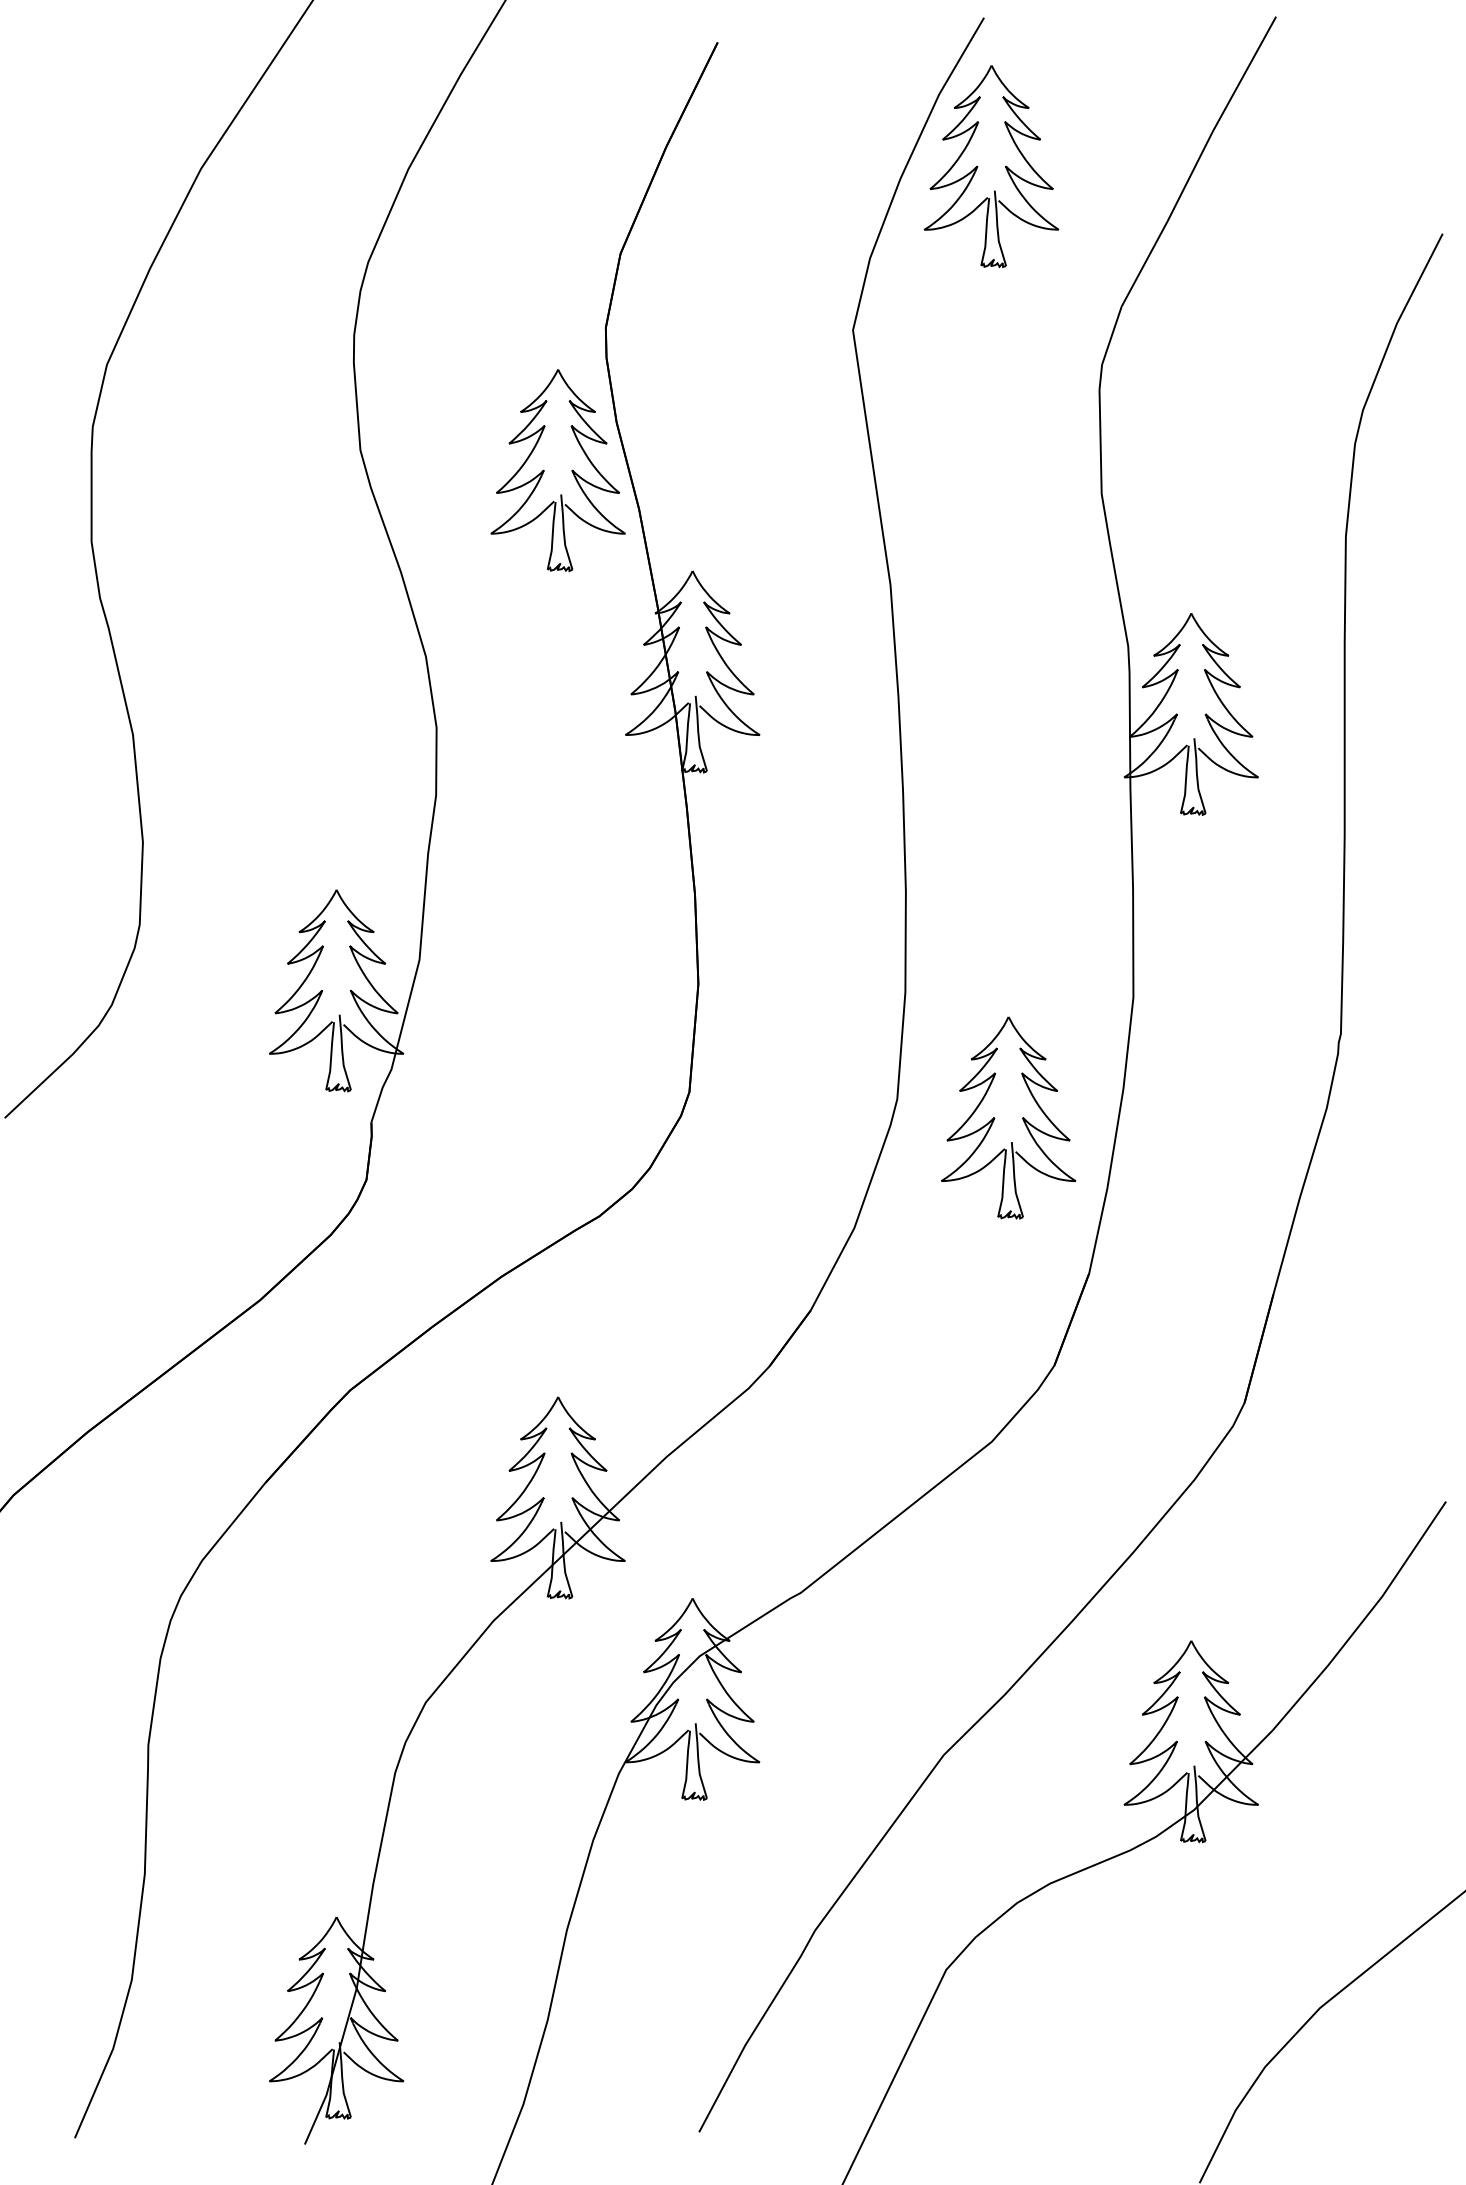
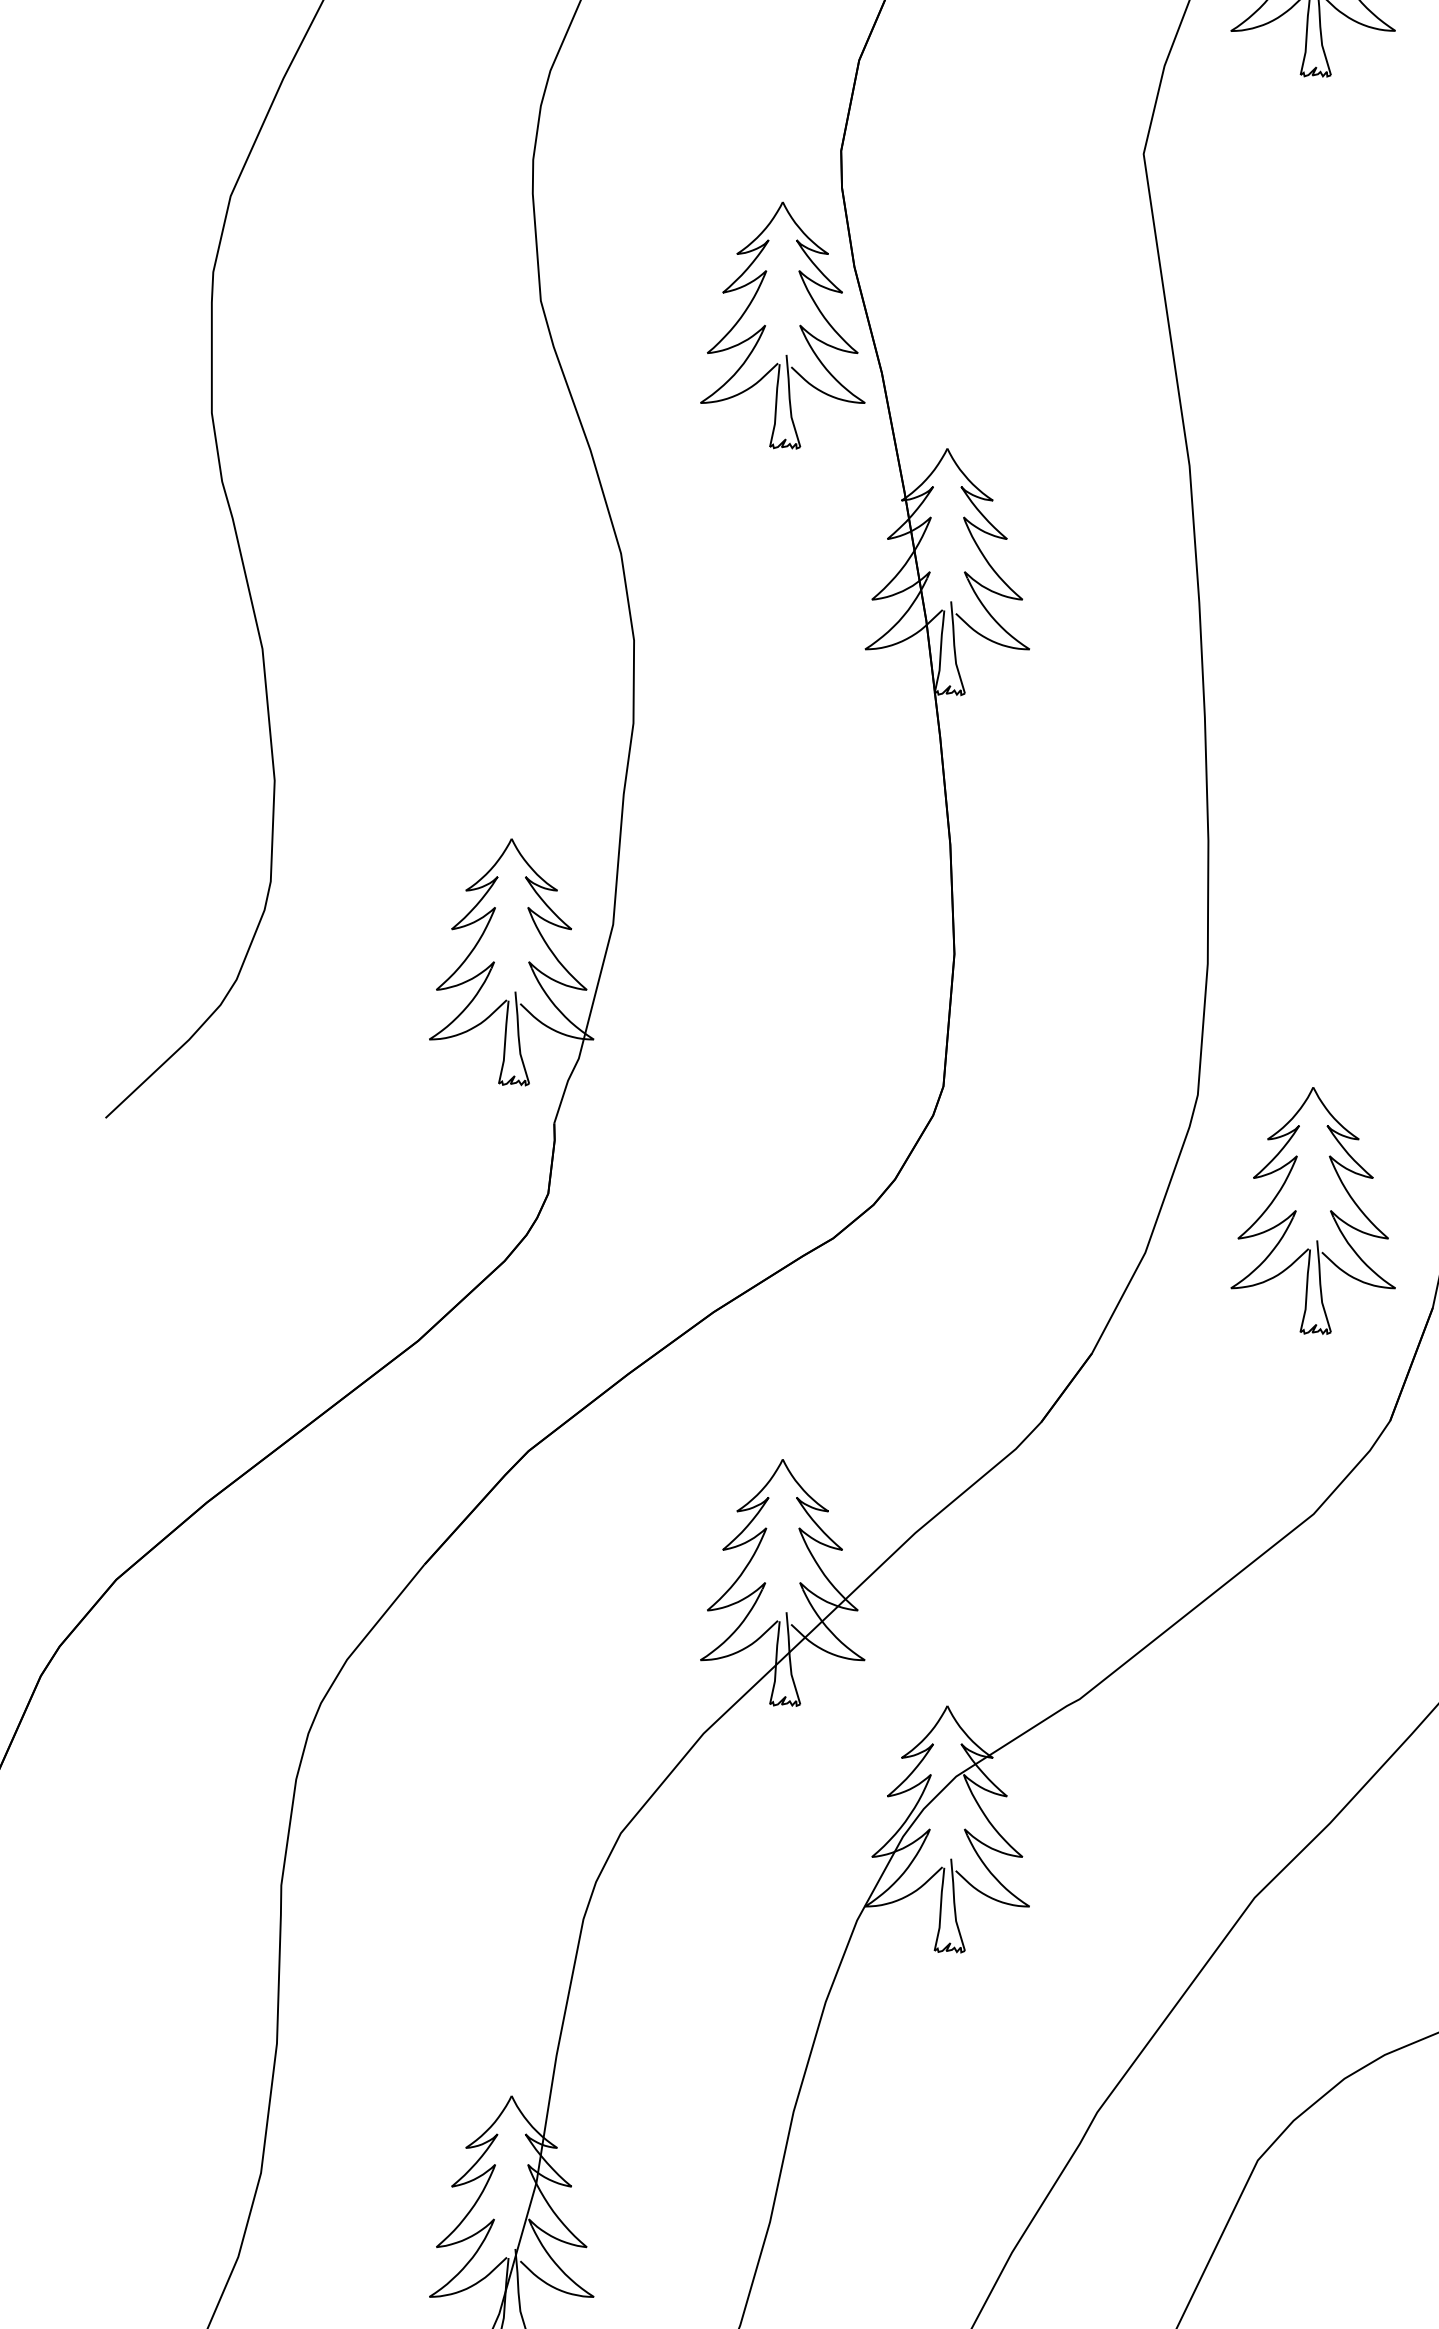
part: (995, 1118) -> (1297, 1211), moved

